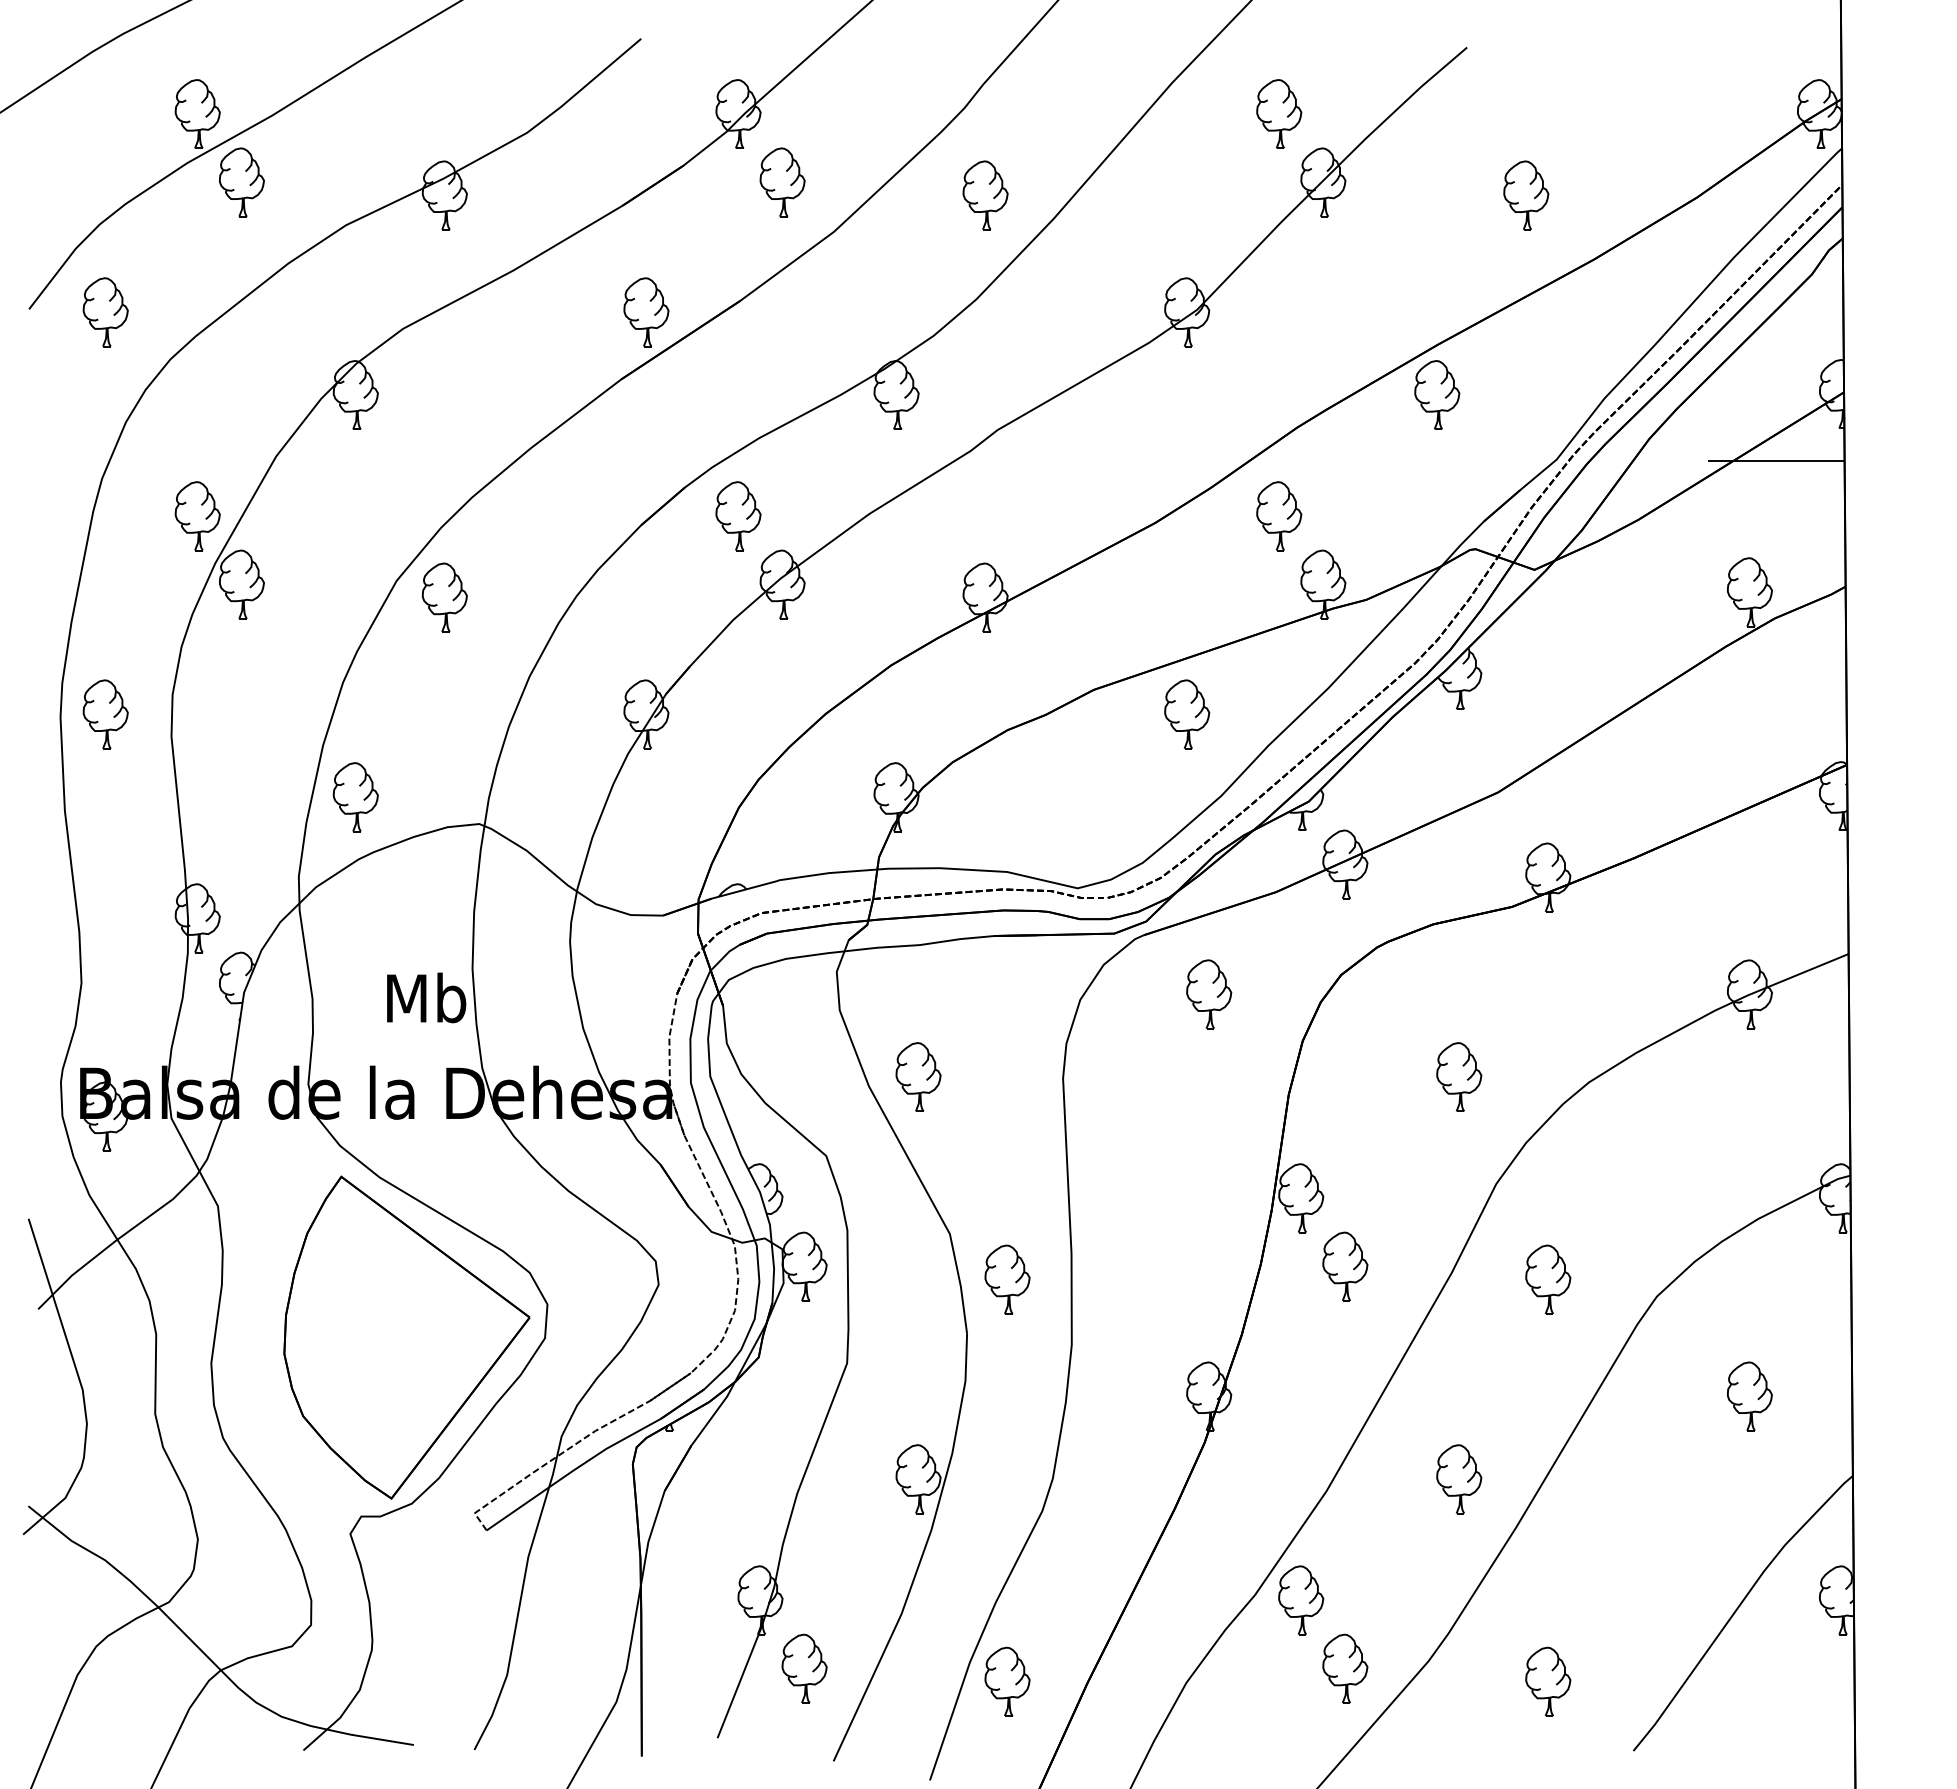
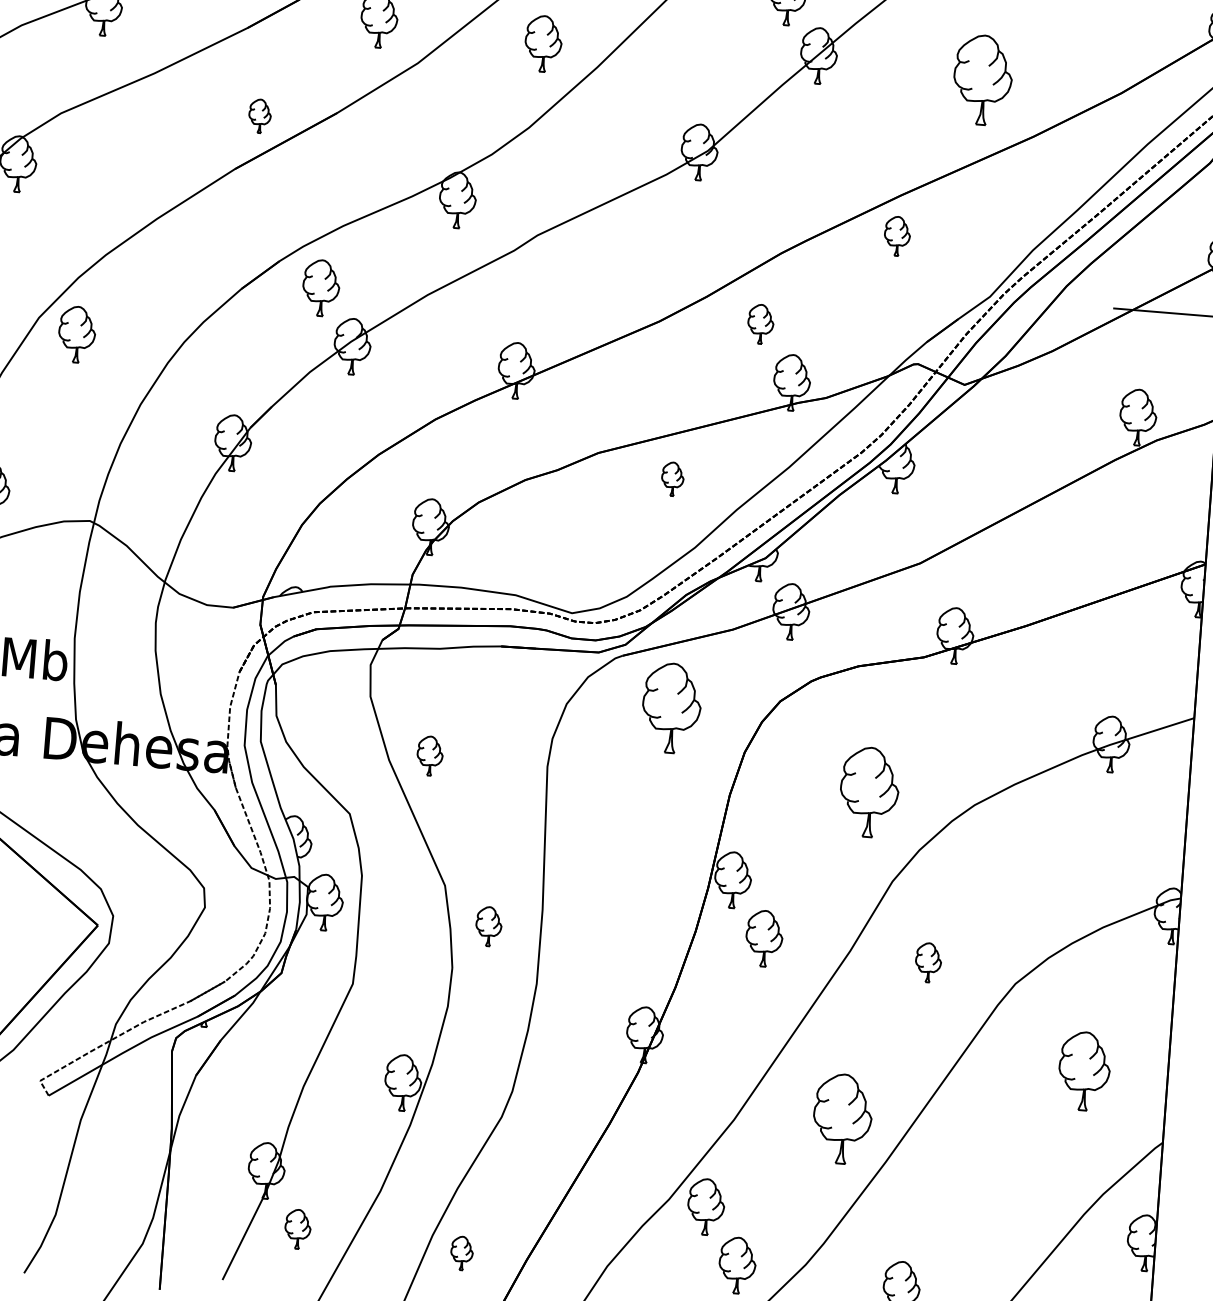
part: (1526, 195) -> (983, 80), size x1.6
part: (646, 312) -> (260, 116), size x0.6
part: (1437, 394) -> (897, 235), size x0.7
part: (1279, 516) -> (760, 324), size x0.7
part: (1187, 714) -> (672, 479), size x0.6
part: (1209, 994) -> (672, 708), size x1.6
part: (918, 1076) -> (430, 755), size x0.7
part: (1459, 1076) -> (869, 791), size x1.6
part: (1007, 1279) -> (488, 926), size x0.7
part: (1548, 1279) -> (928, 962), size x0.7
part: (1749, 1396) -> (1084, 1071), size x1.4
part: (1459, 1479) -> (842, 1119), size x1.6
part: (804, 1668) -> (297, 1229), size x0.7
part: (1007, 1681) -> (461, 1253), size x0.6

